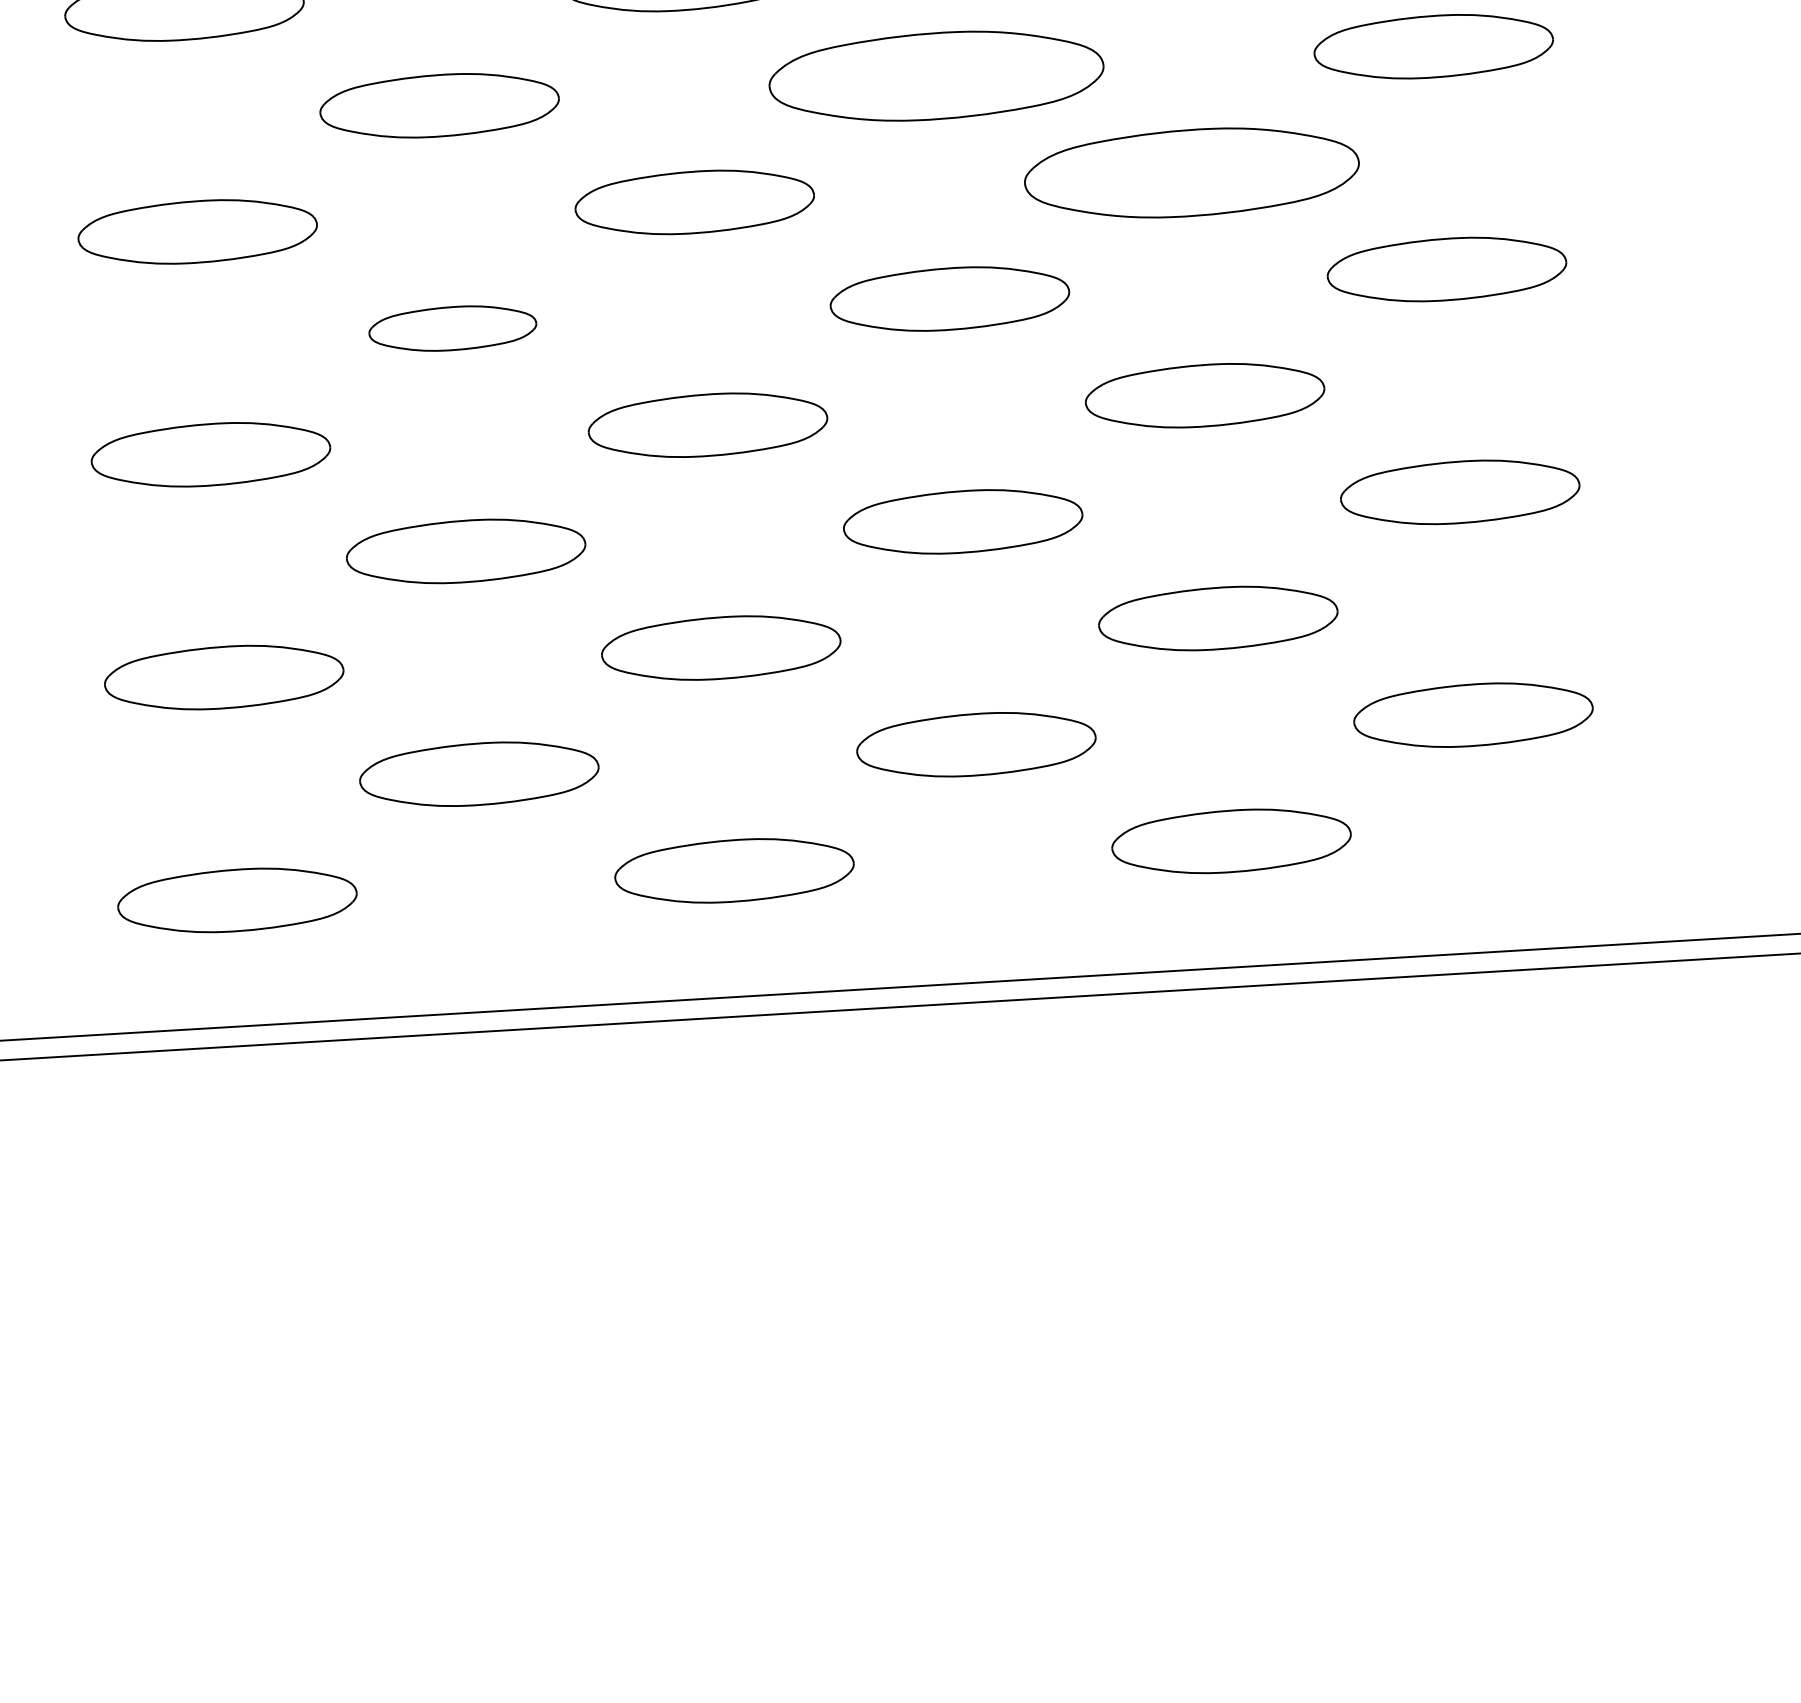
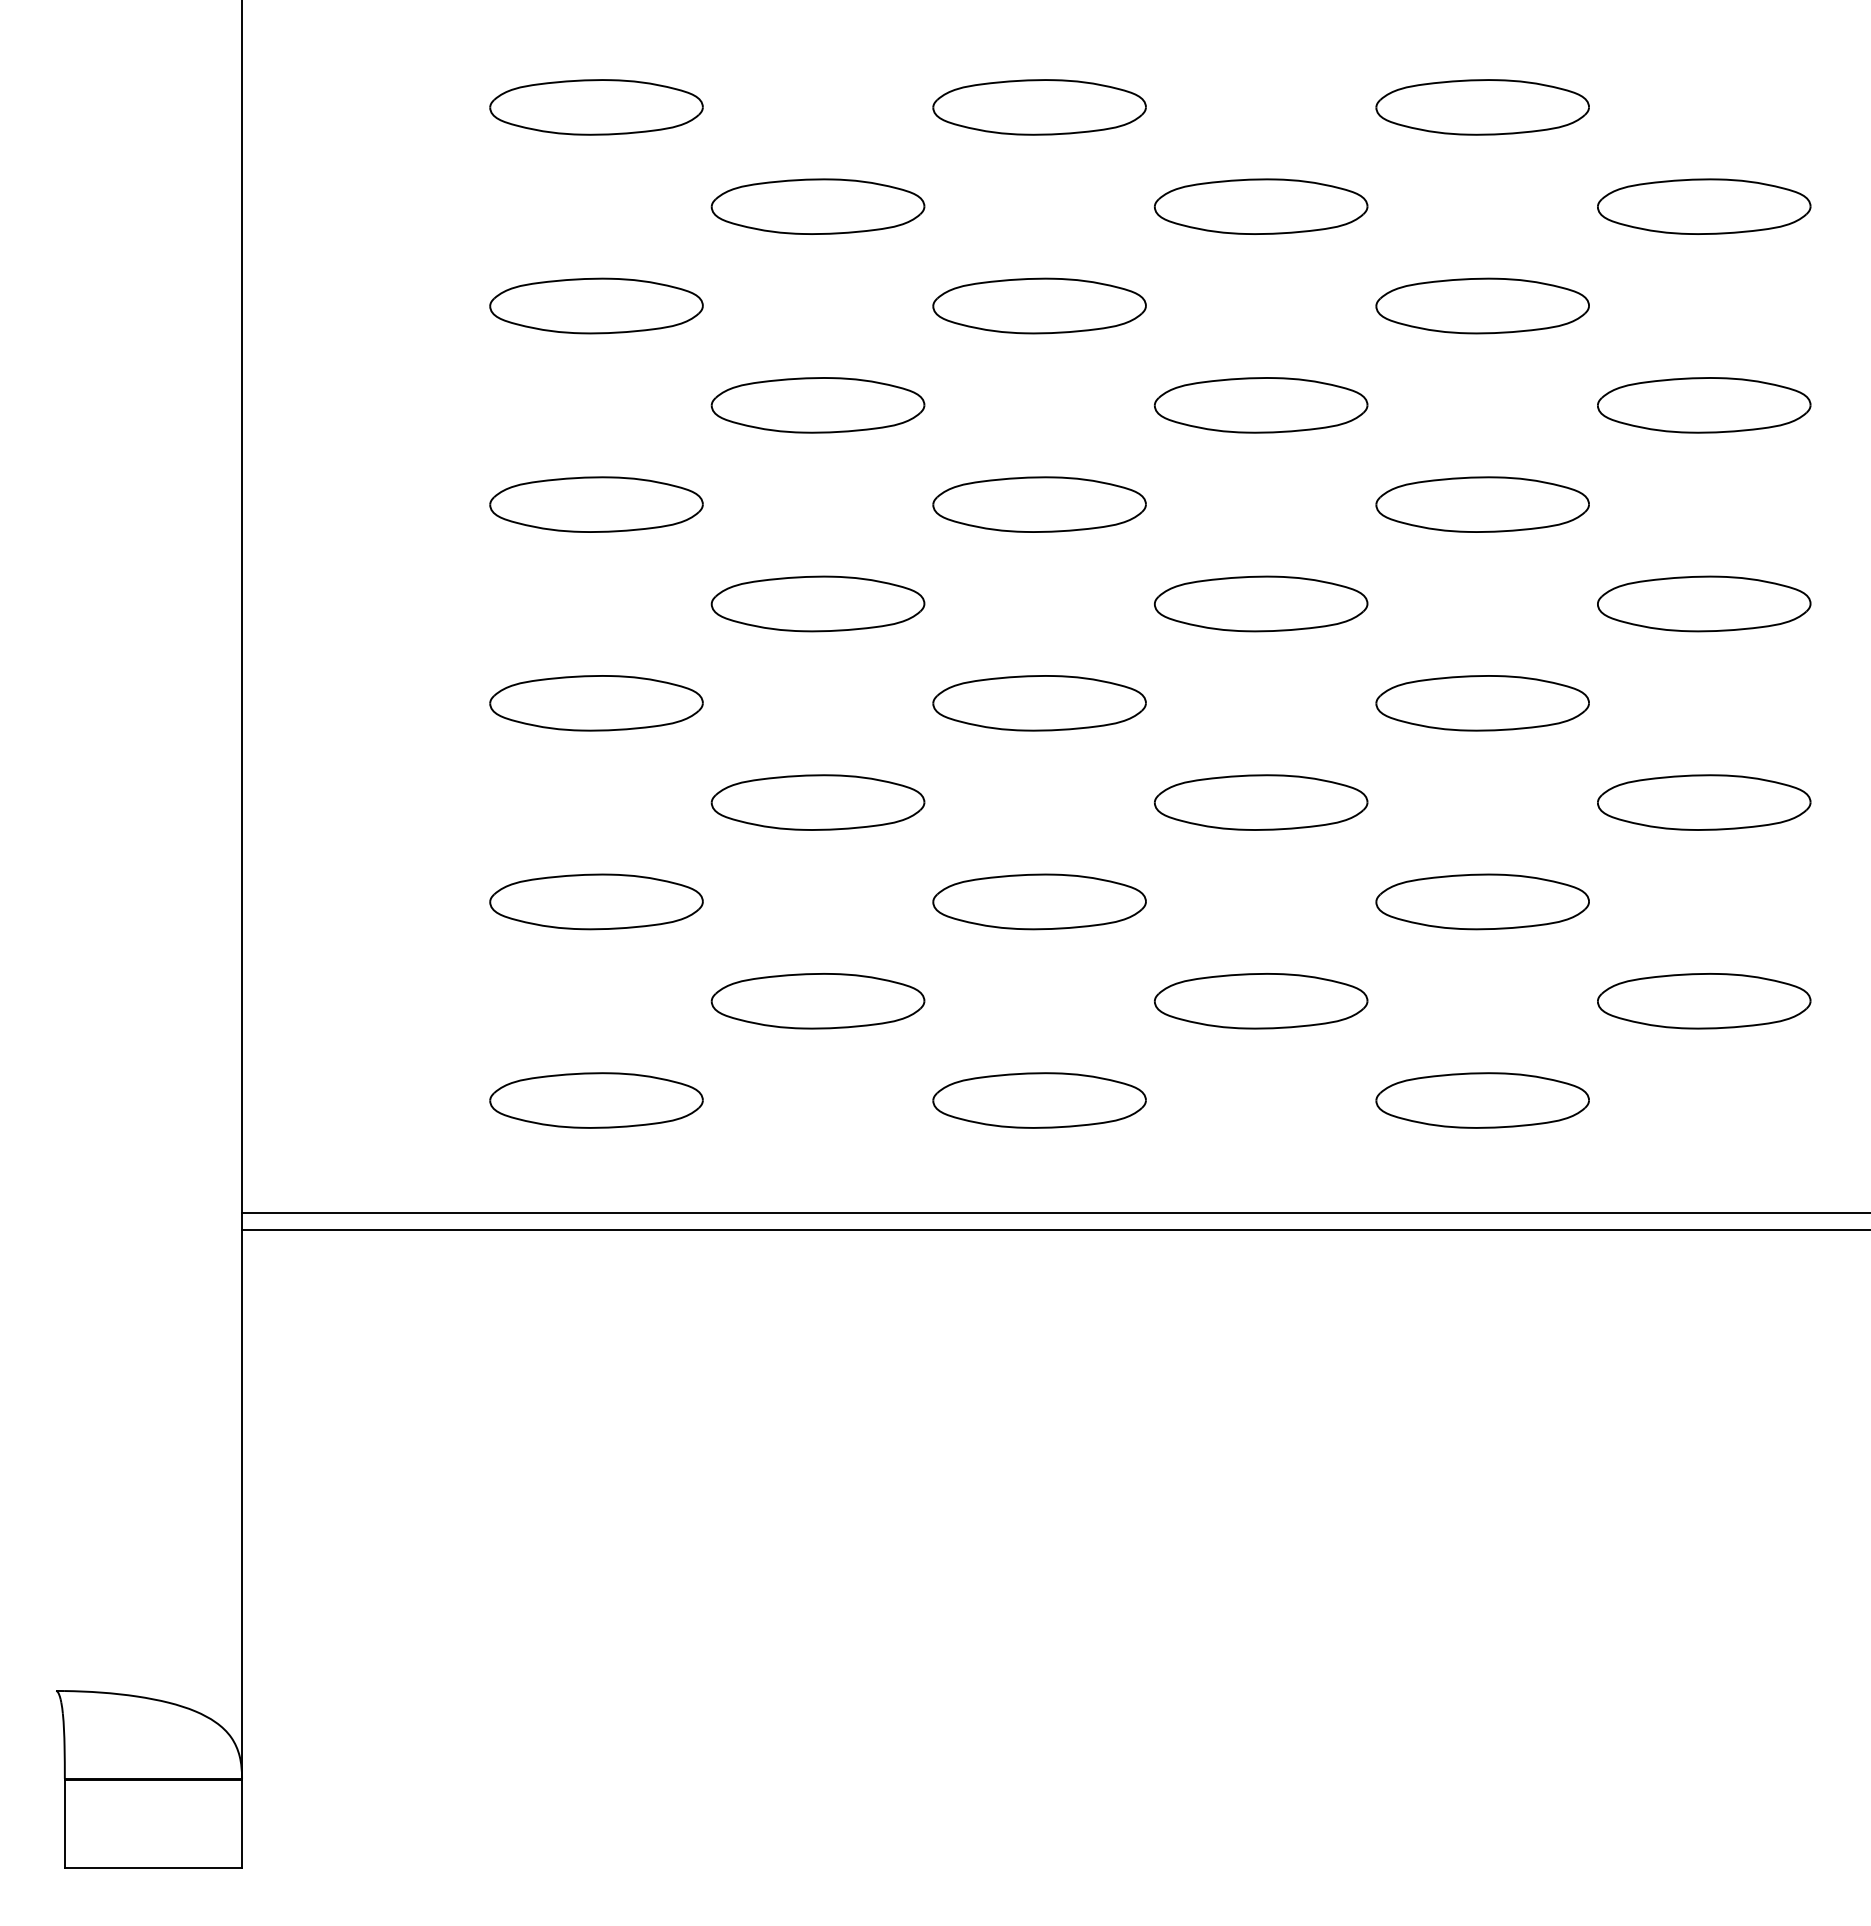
part: (937, 76) -> (1261, 405), size x0.71
part: (1191, 172) -> (1482, 504), size x0.71
part: (452, 328) -> (817, 603), size x1.43

